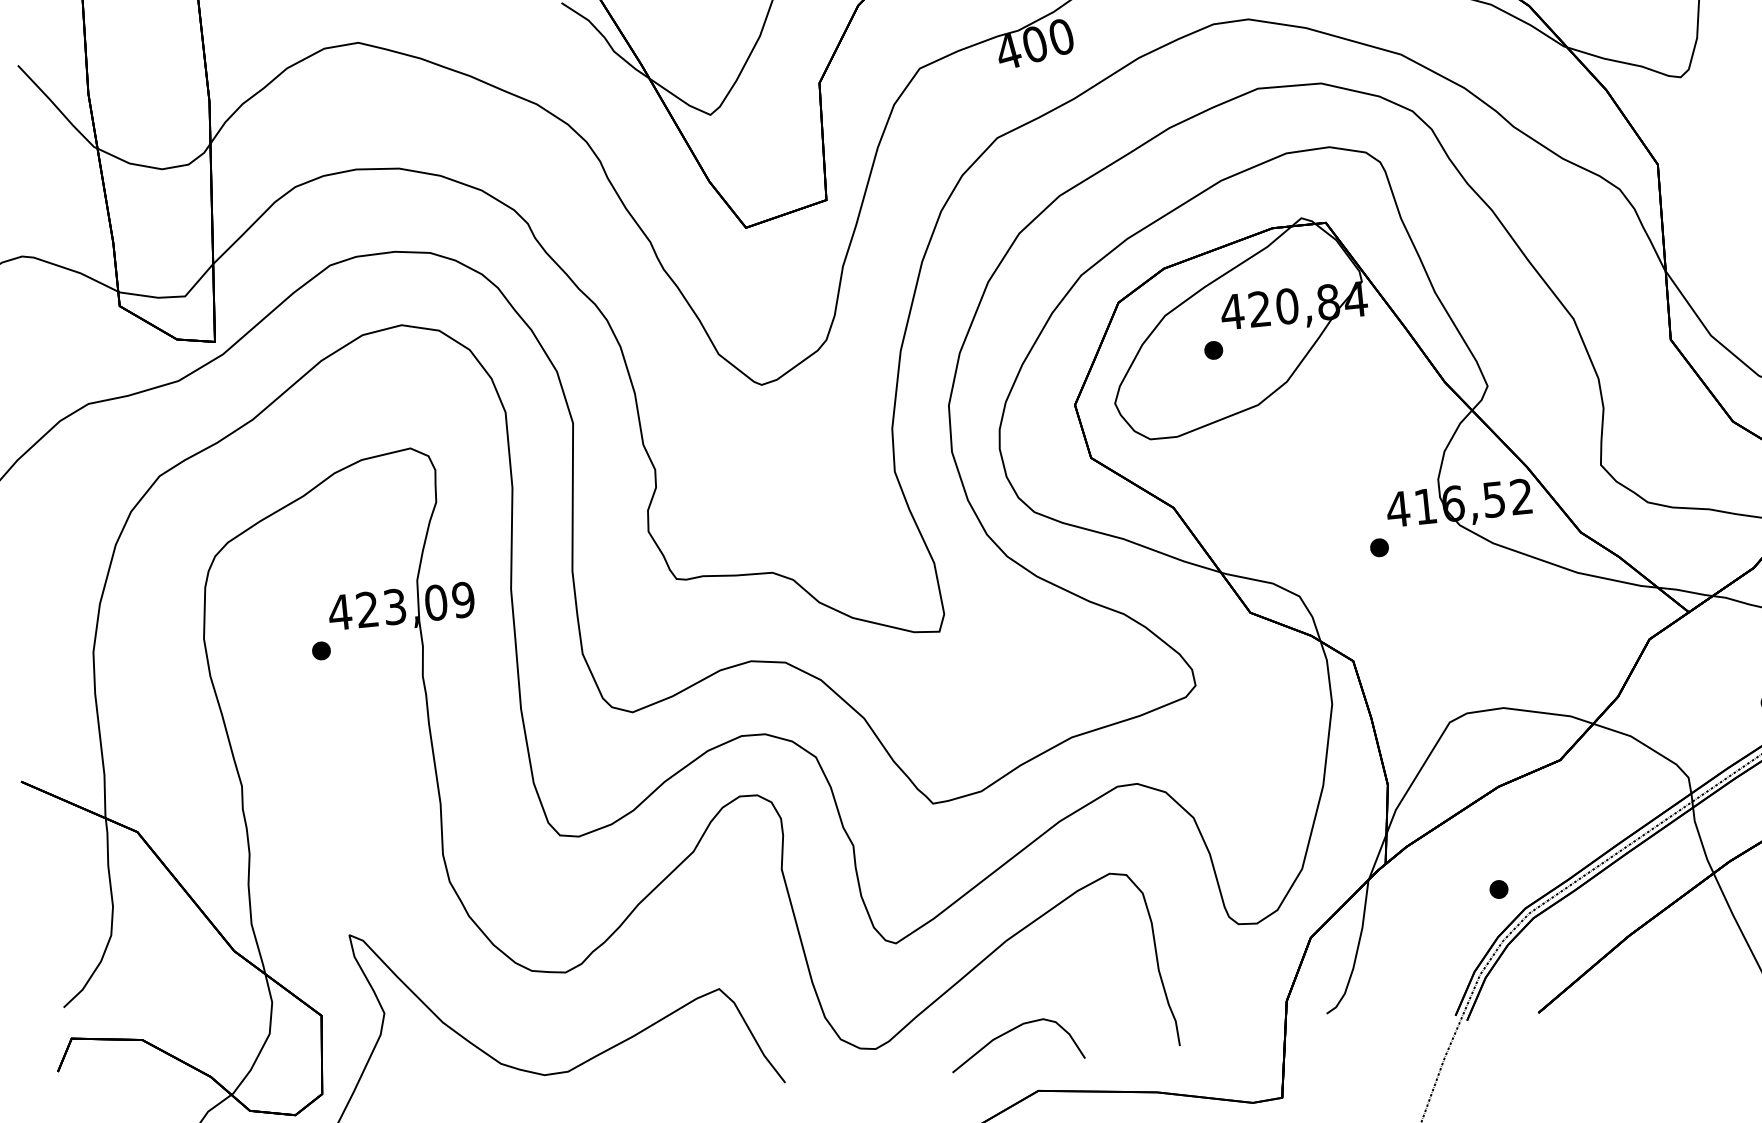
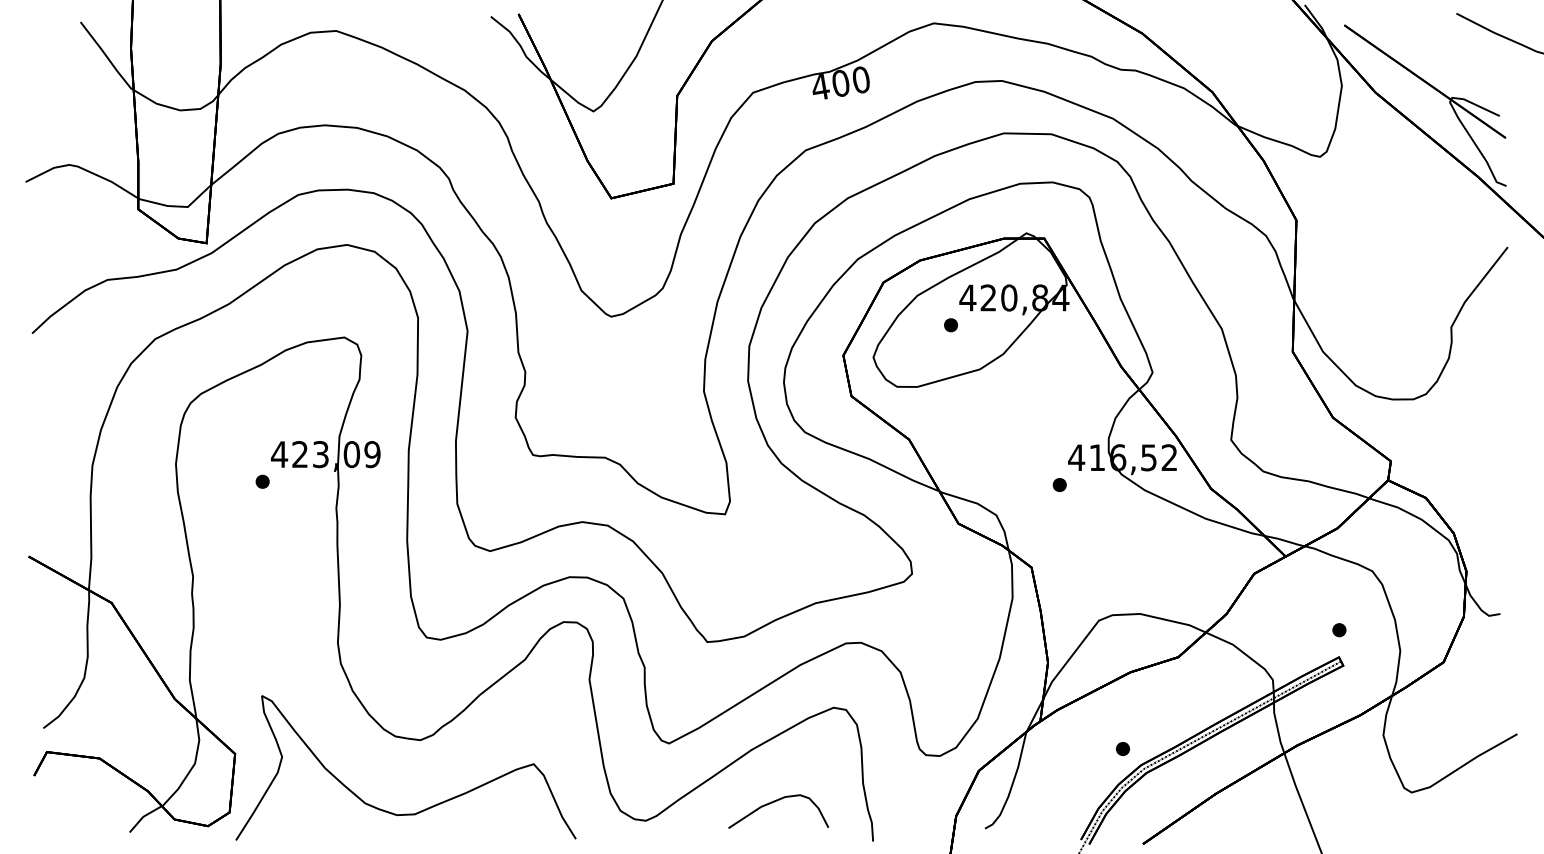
curve: (1010, 1032) -> (774, 802), moved

